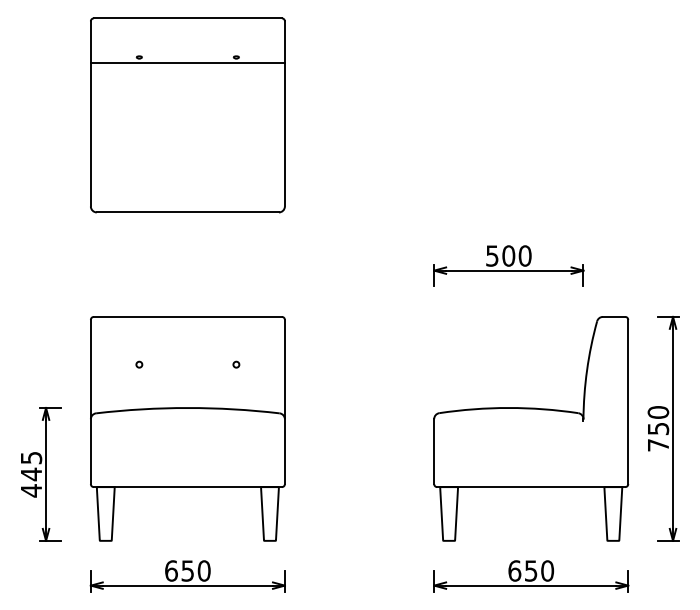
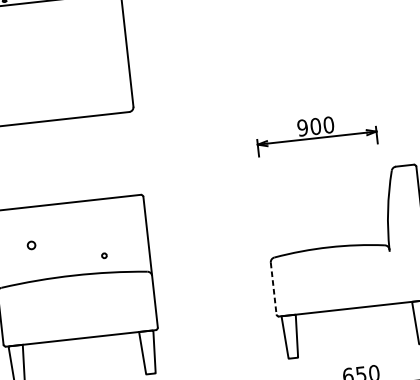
text: (491, 255) -> (302, 127), 500 -> 900
circle: (139, 364) -> (31, 245), size x1.6
circle: (236, 364) -> (104, 255), moved
line: (434, 451) -> (273, 288), solid -> dashed

